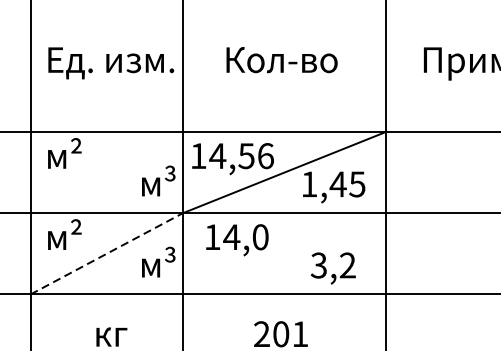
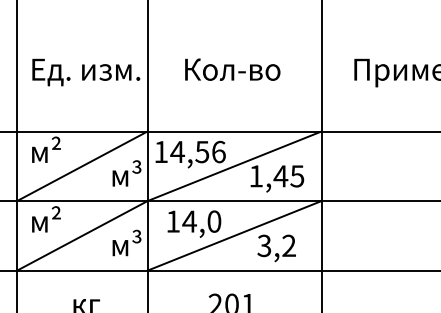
line: (106, 172) -> (82, 166), added
line: (106, 253) -> (82, 235), dashed -> solid
line: (284, 253) -> (234, 235), added

